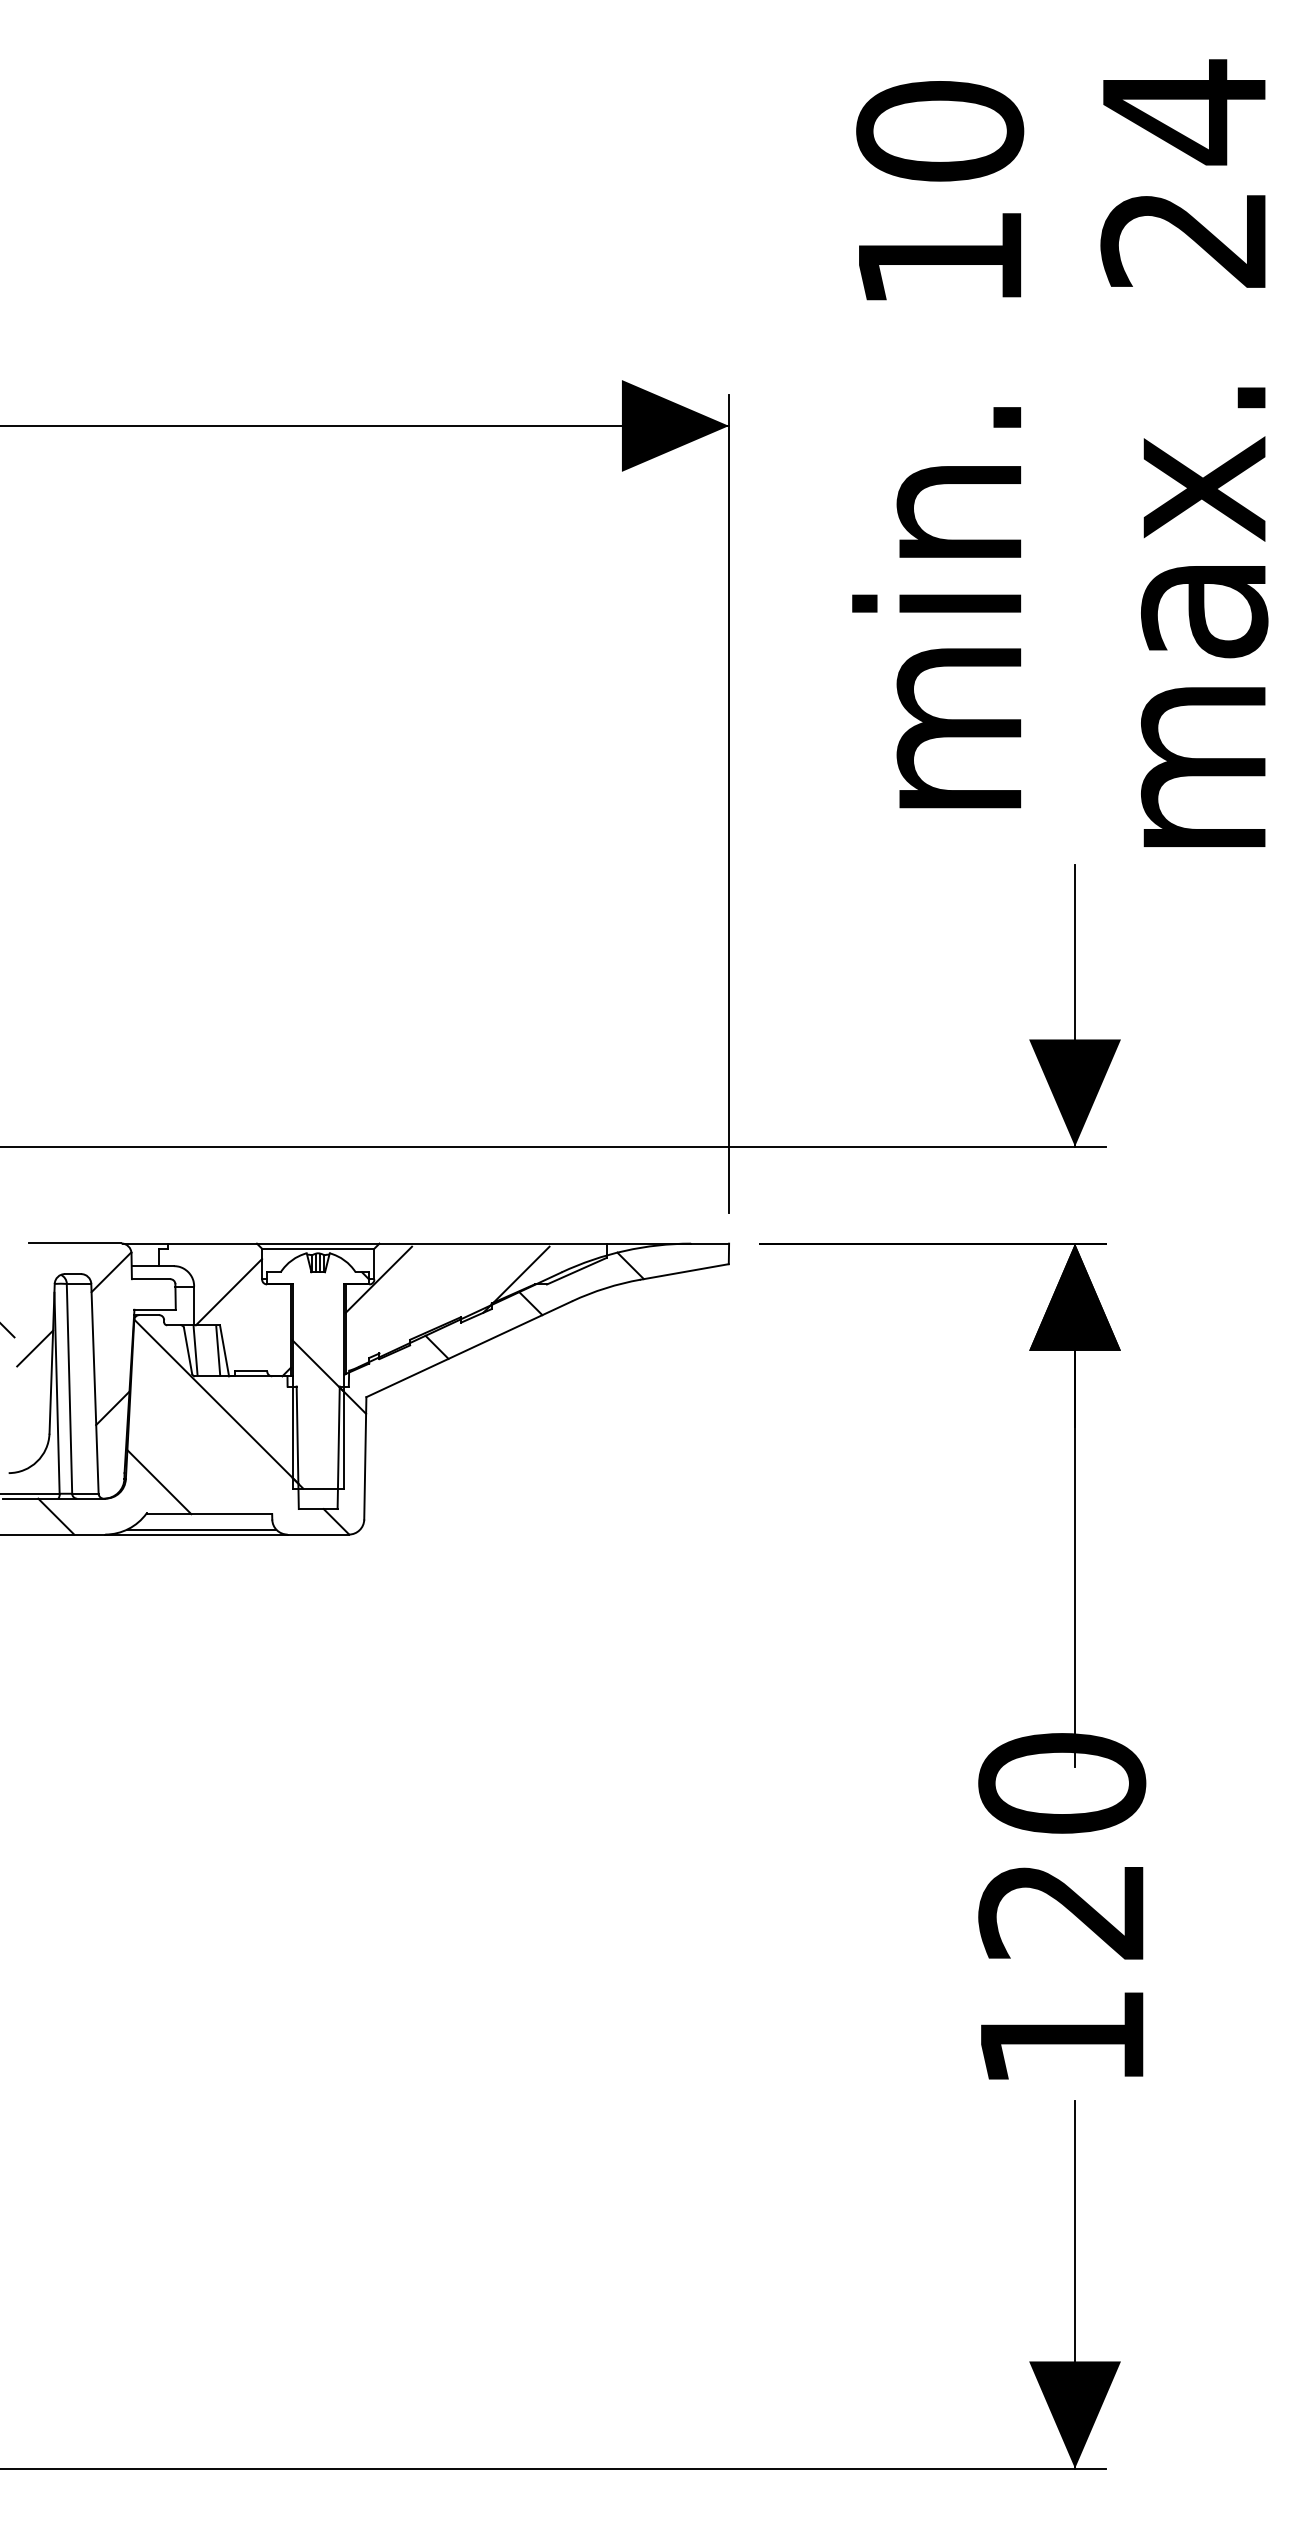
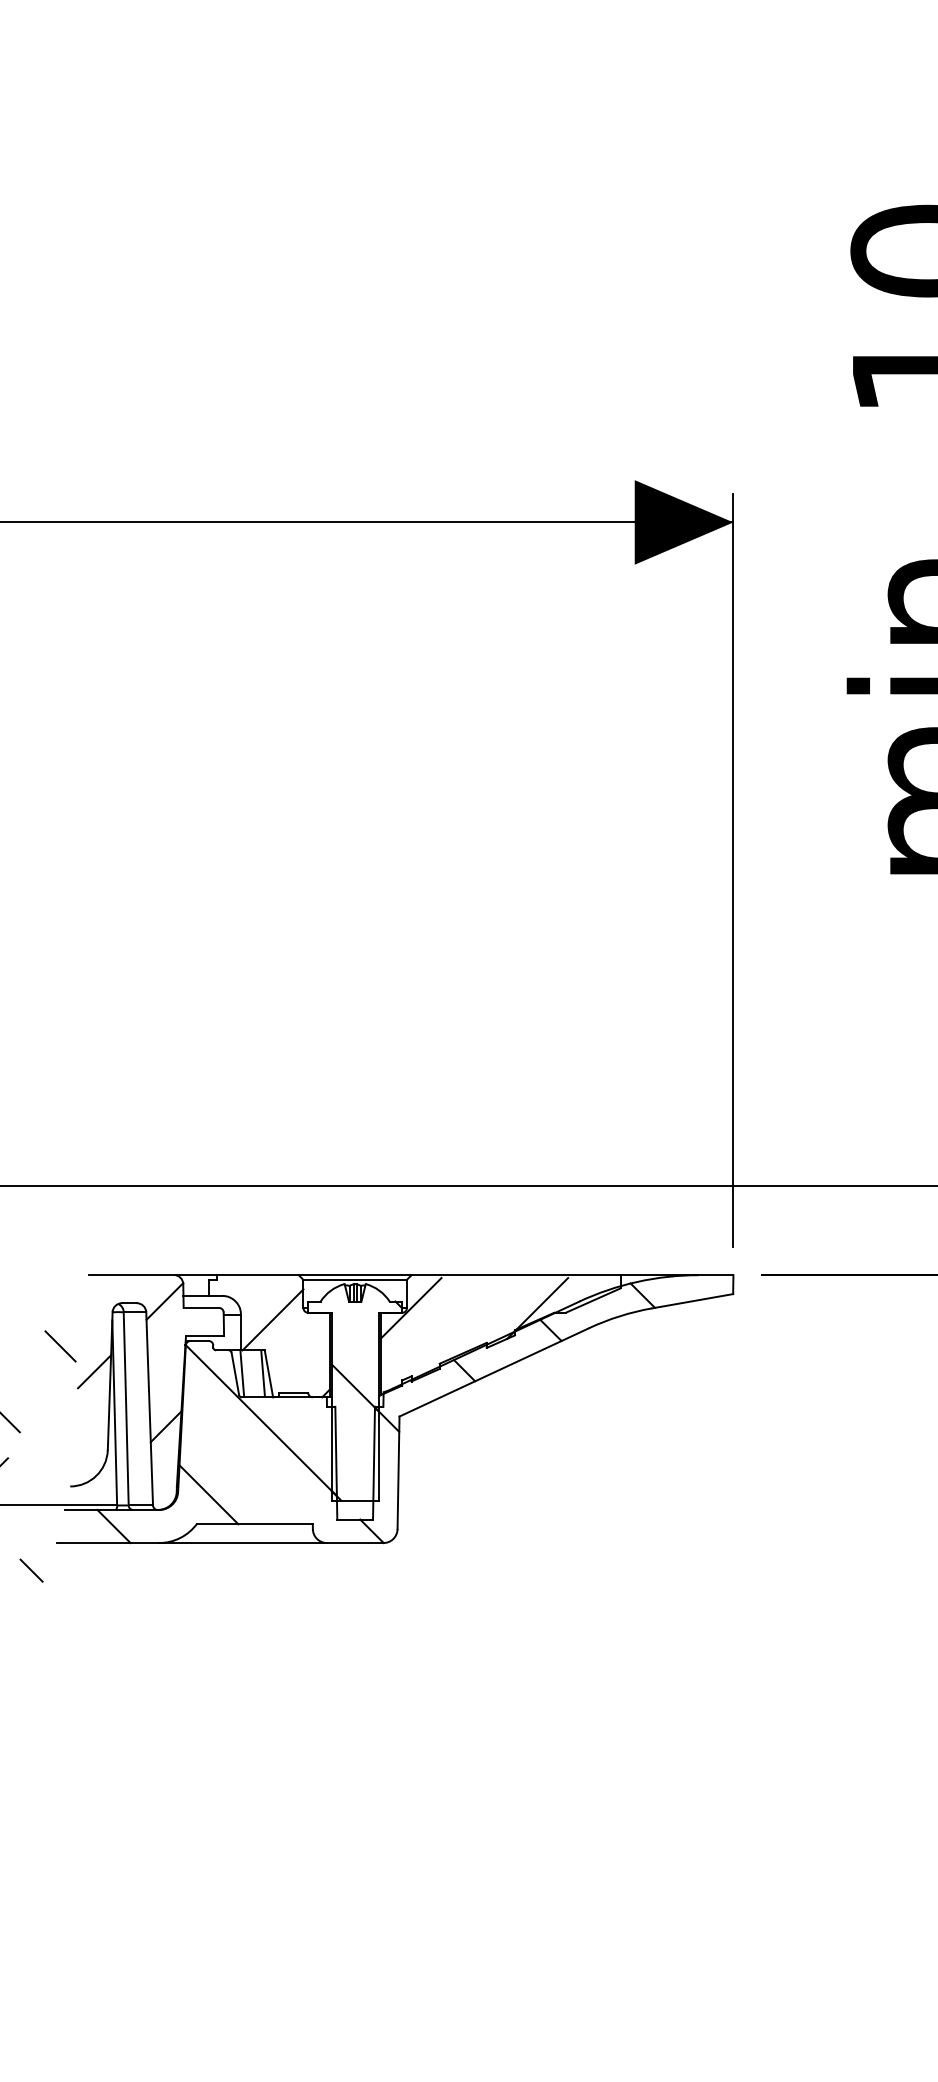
line: (201, 1529) -> (247, 1538), removed

